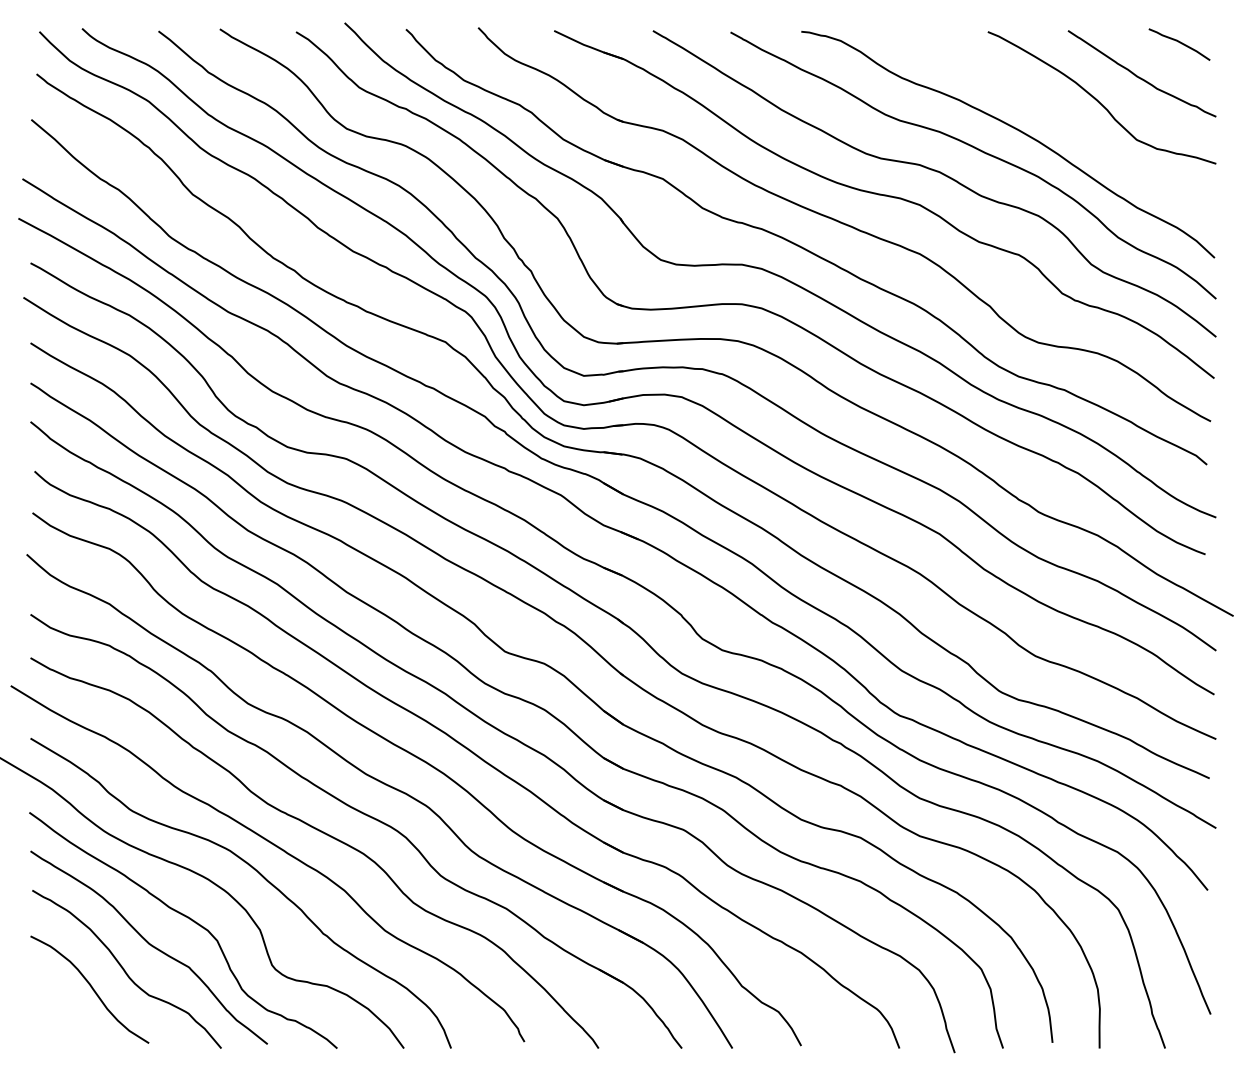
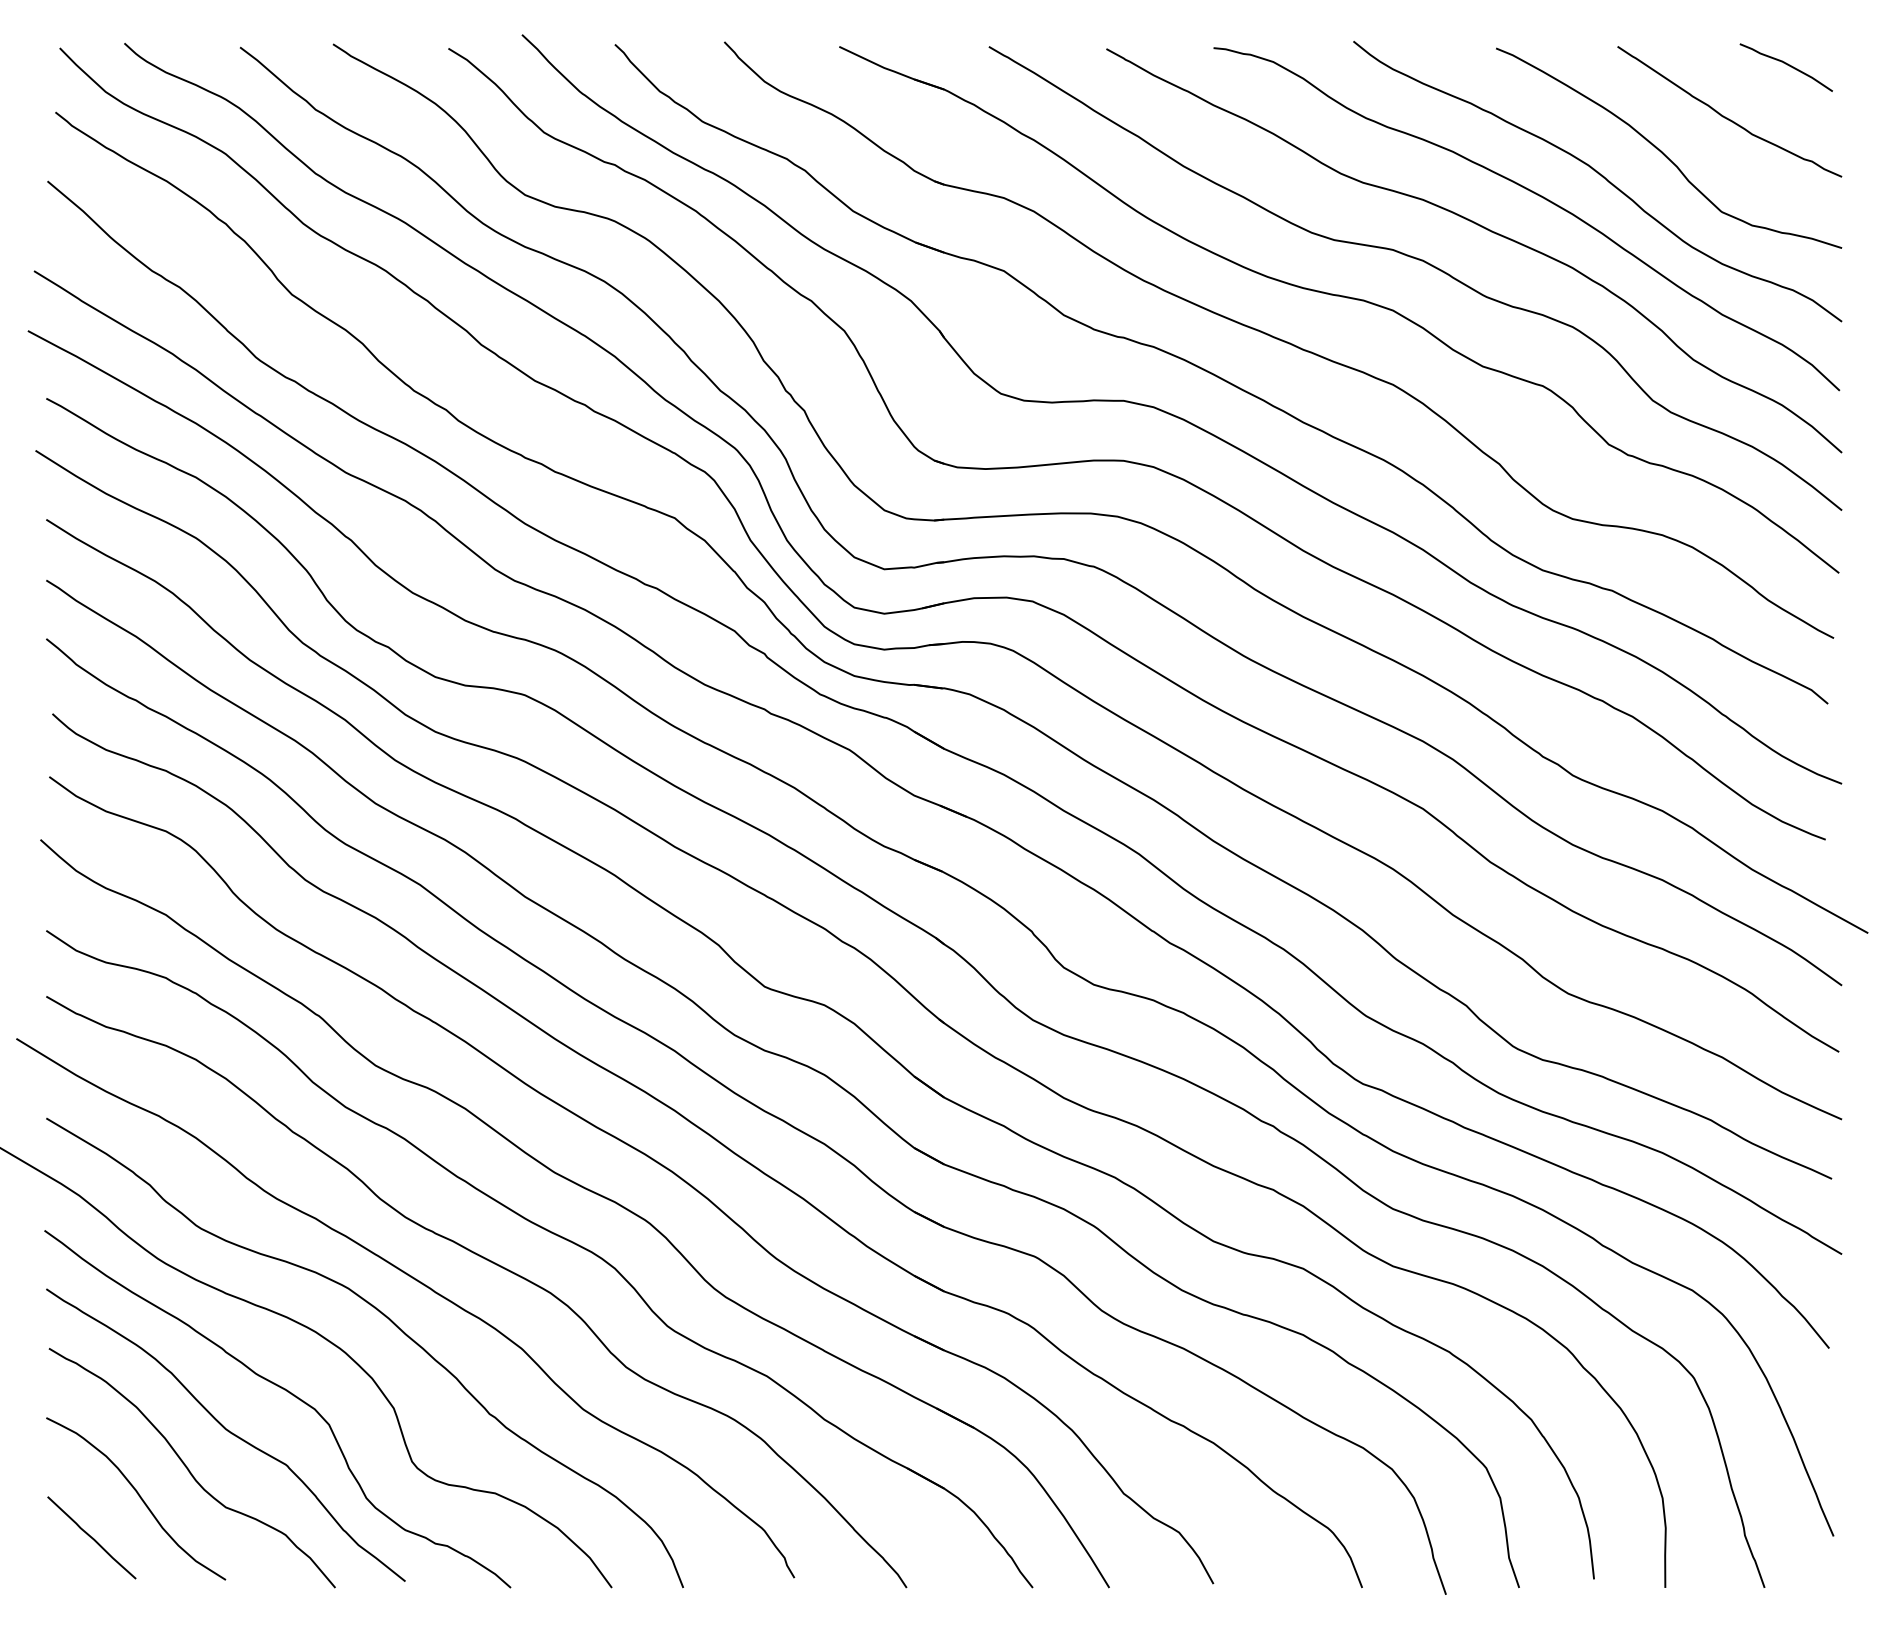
curve: (1056, 116) -> (1600, 176), added
line: (60, 1015) -> (91, 1537), added

